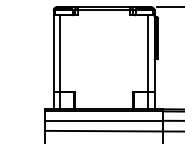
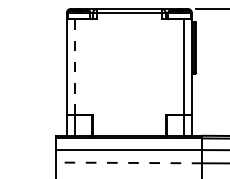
line: (60, 54) -> (75, 67), solid -> dashed
line: (104, 131) -> (129, 163), solid -> dashed

